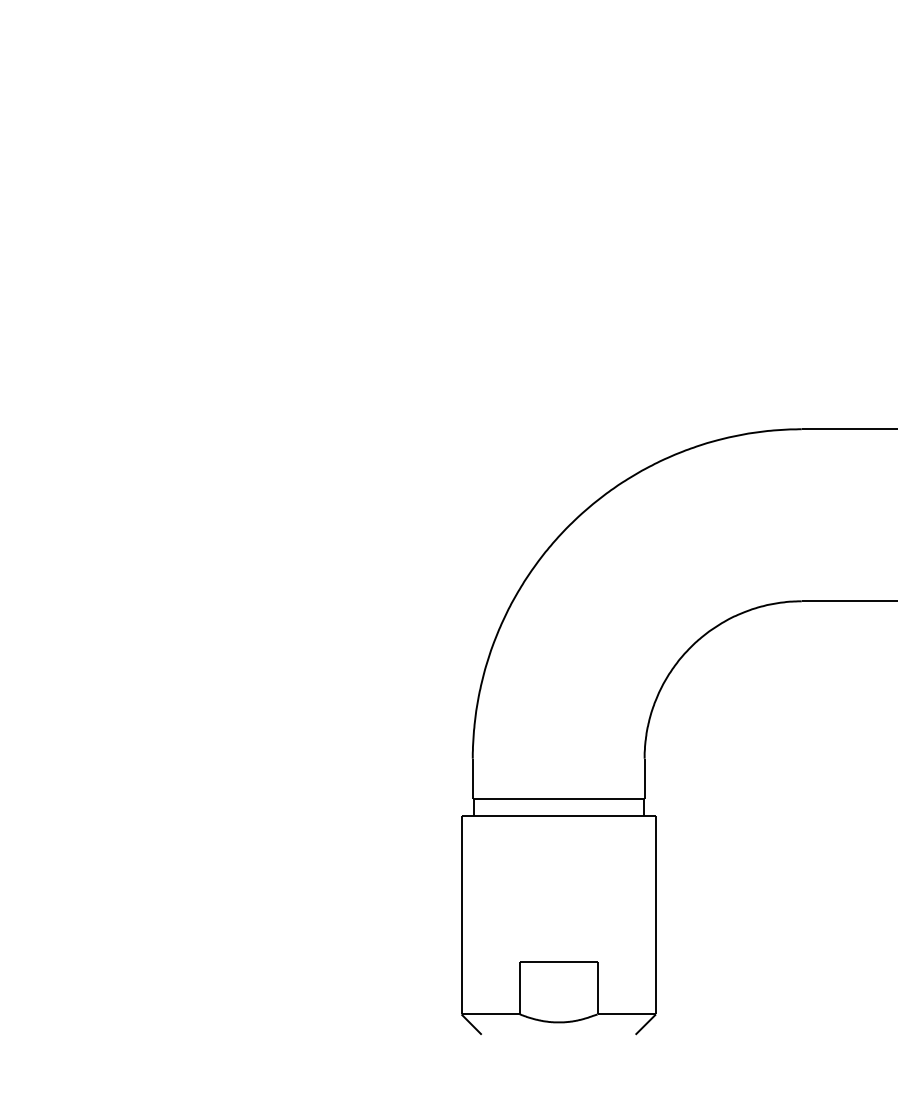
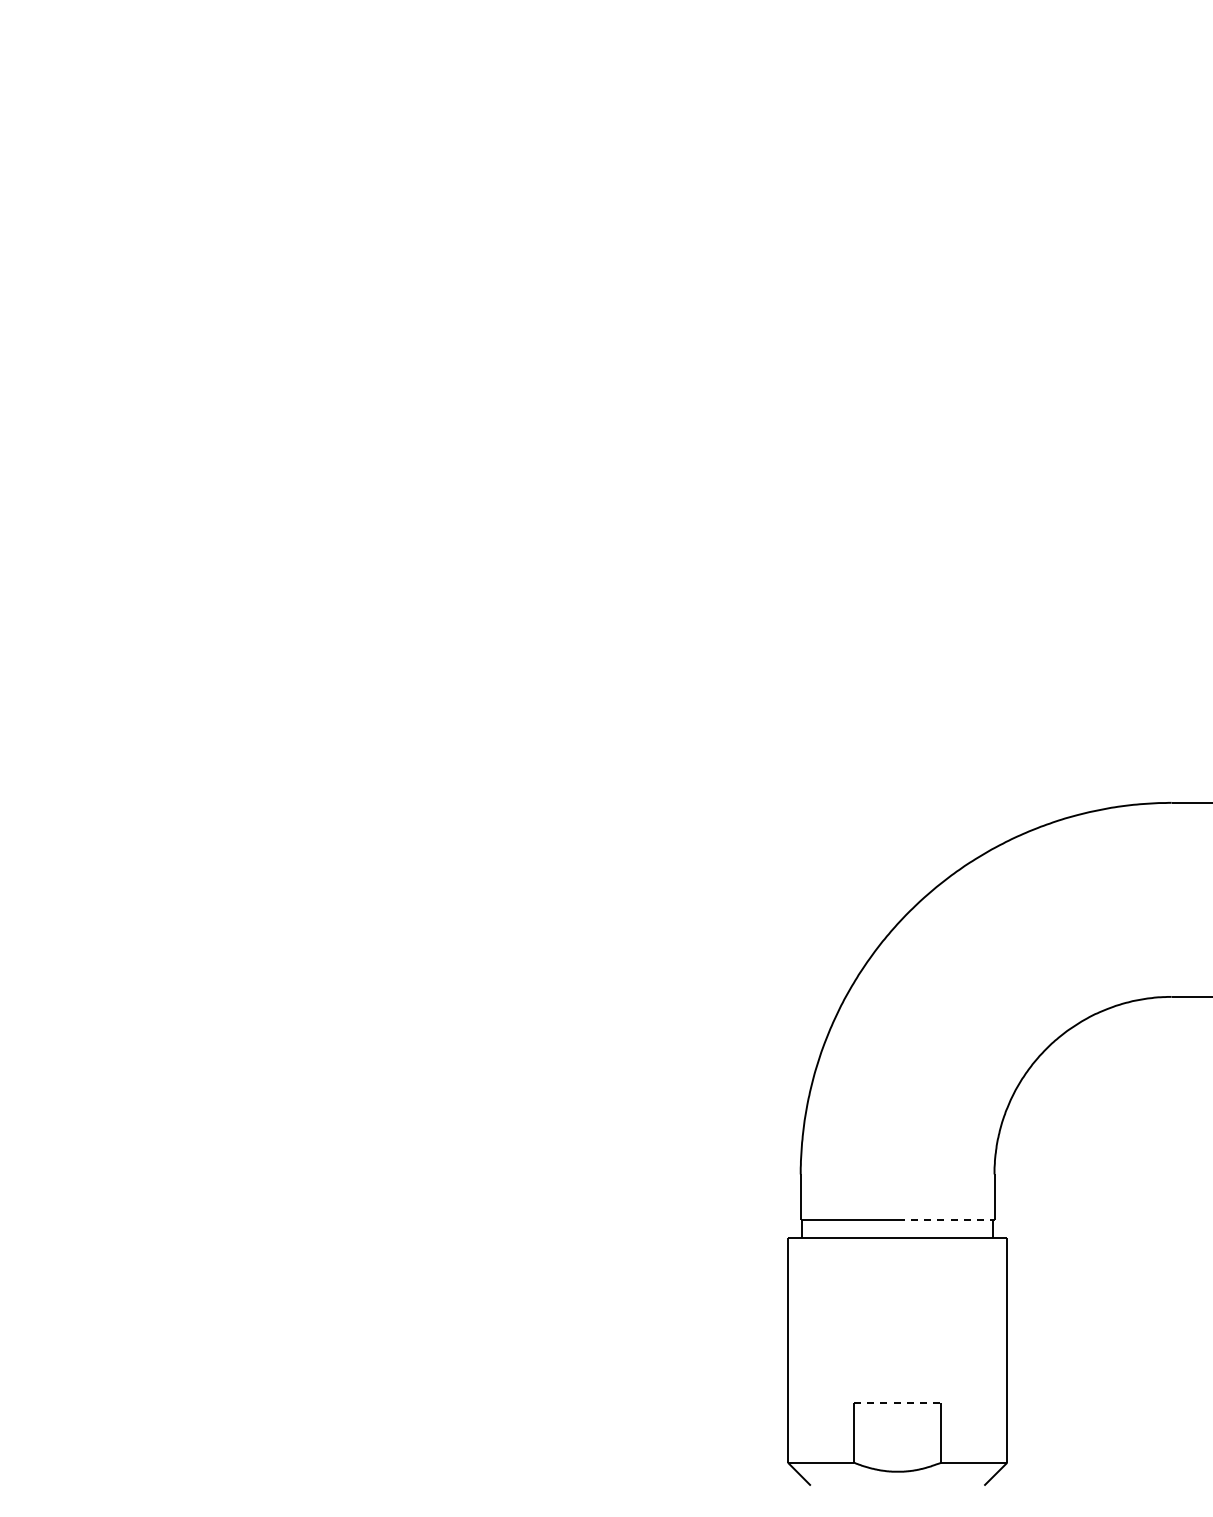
line: (602, 799) -> (946, 1220), solid -> dashed
line: (558, 961) -> (897, 1403), solid -> dashed

